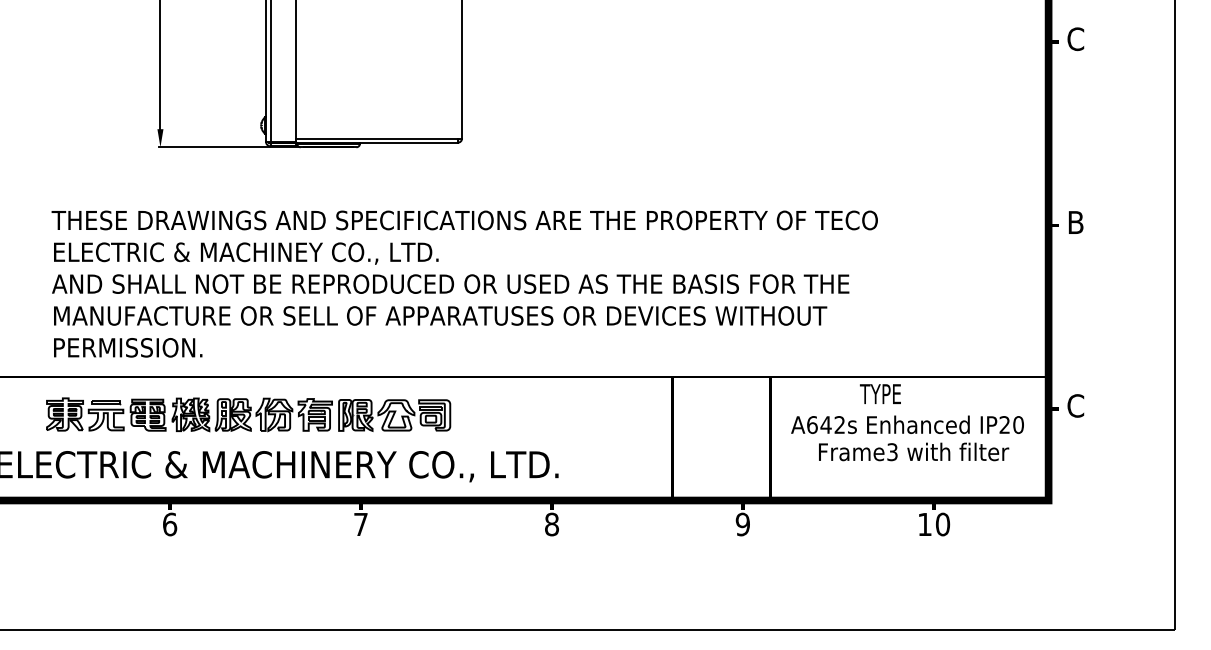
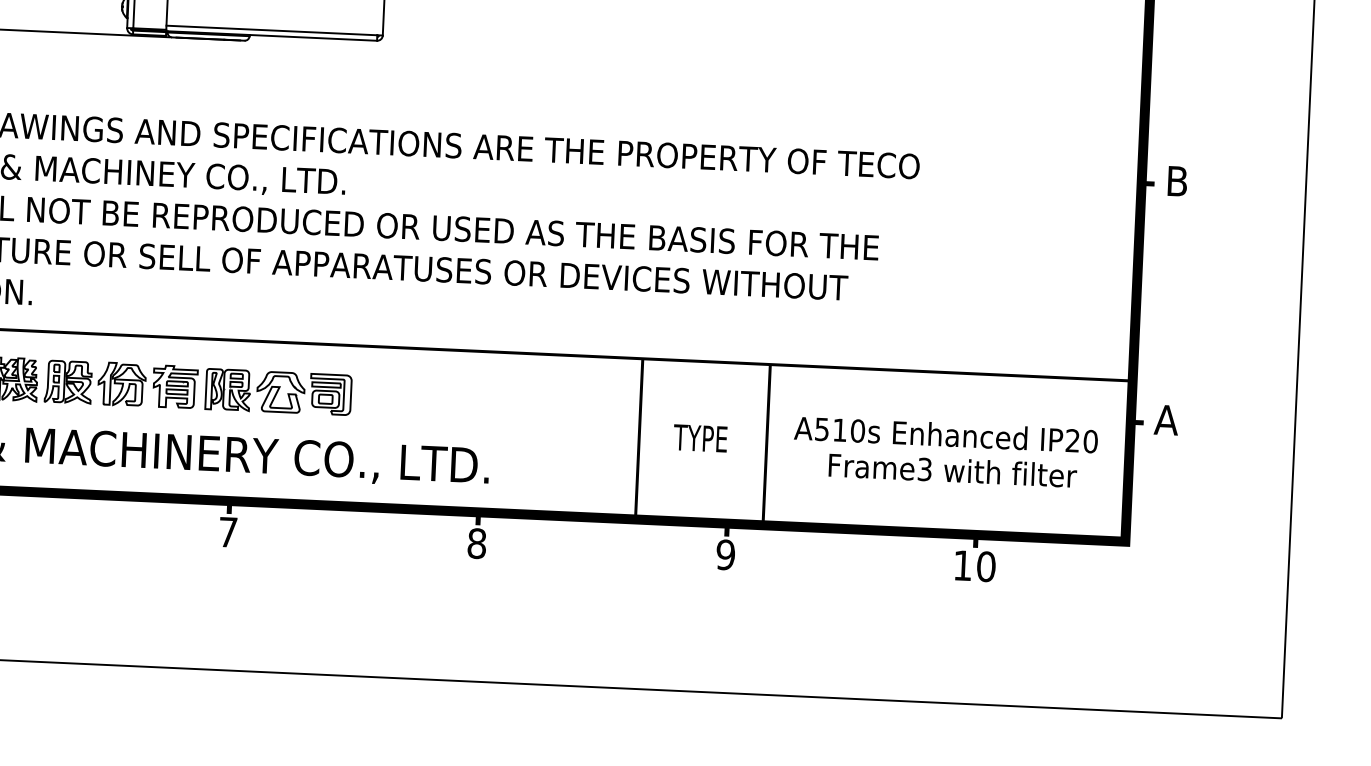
text: (880, 393) -> (700, 437), moved
text: (1075, 405) -> (1166, 419), C -> A
text: (826, 425) -> (840, 430), A642s -> A510s

